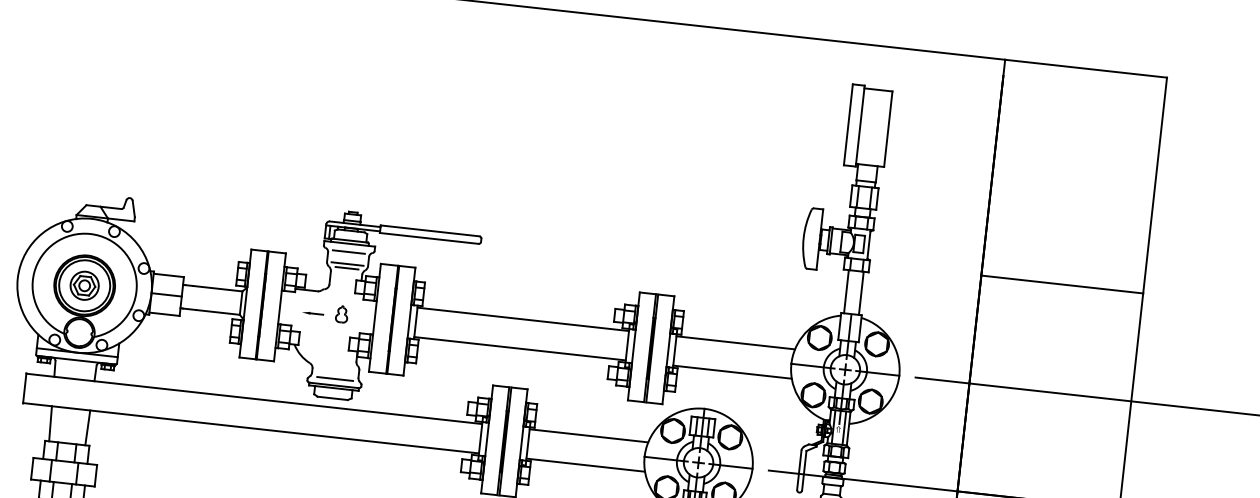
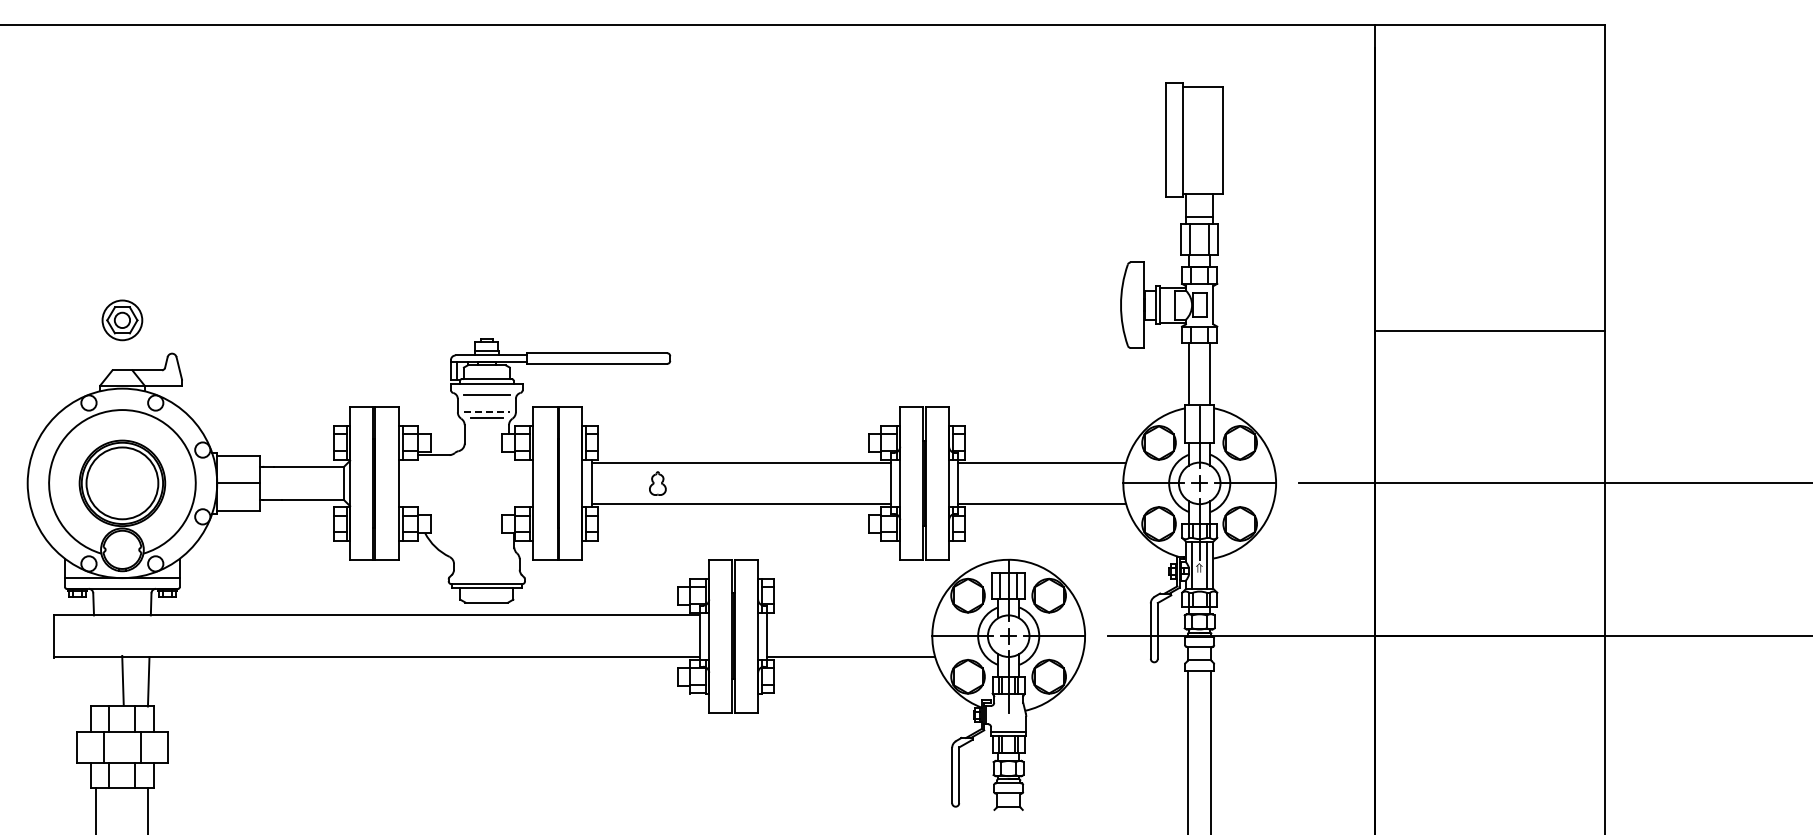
line: (347, 264) -> (486, 412), solid -> dashed
part: (84, 285) -> (122, 320), moved
part: (313, 313) -> (446, 486), removed
part: (341, 314) -> (657, 483), moved
line: (334, 379) -> (486, 575), removed
line: (50, 423) -> (122, 680), moved
line: (589, 435) -> (851, 615), removed

